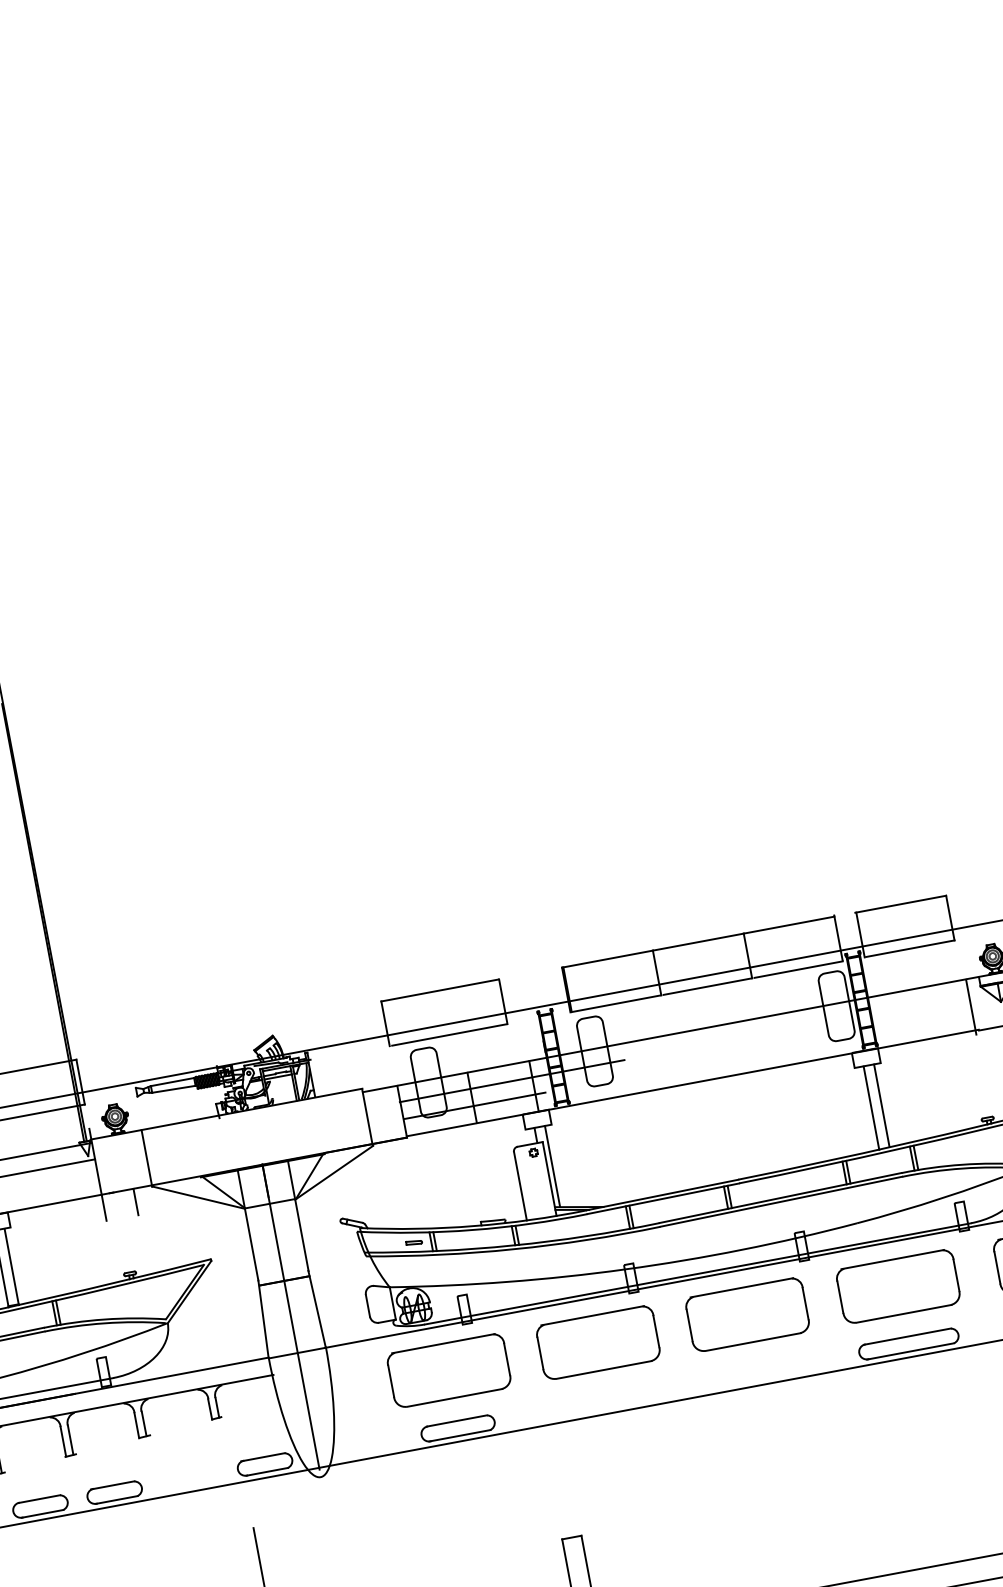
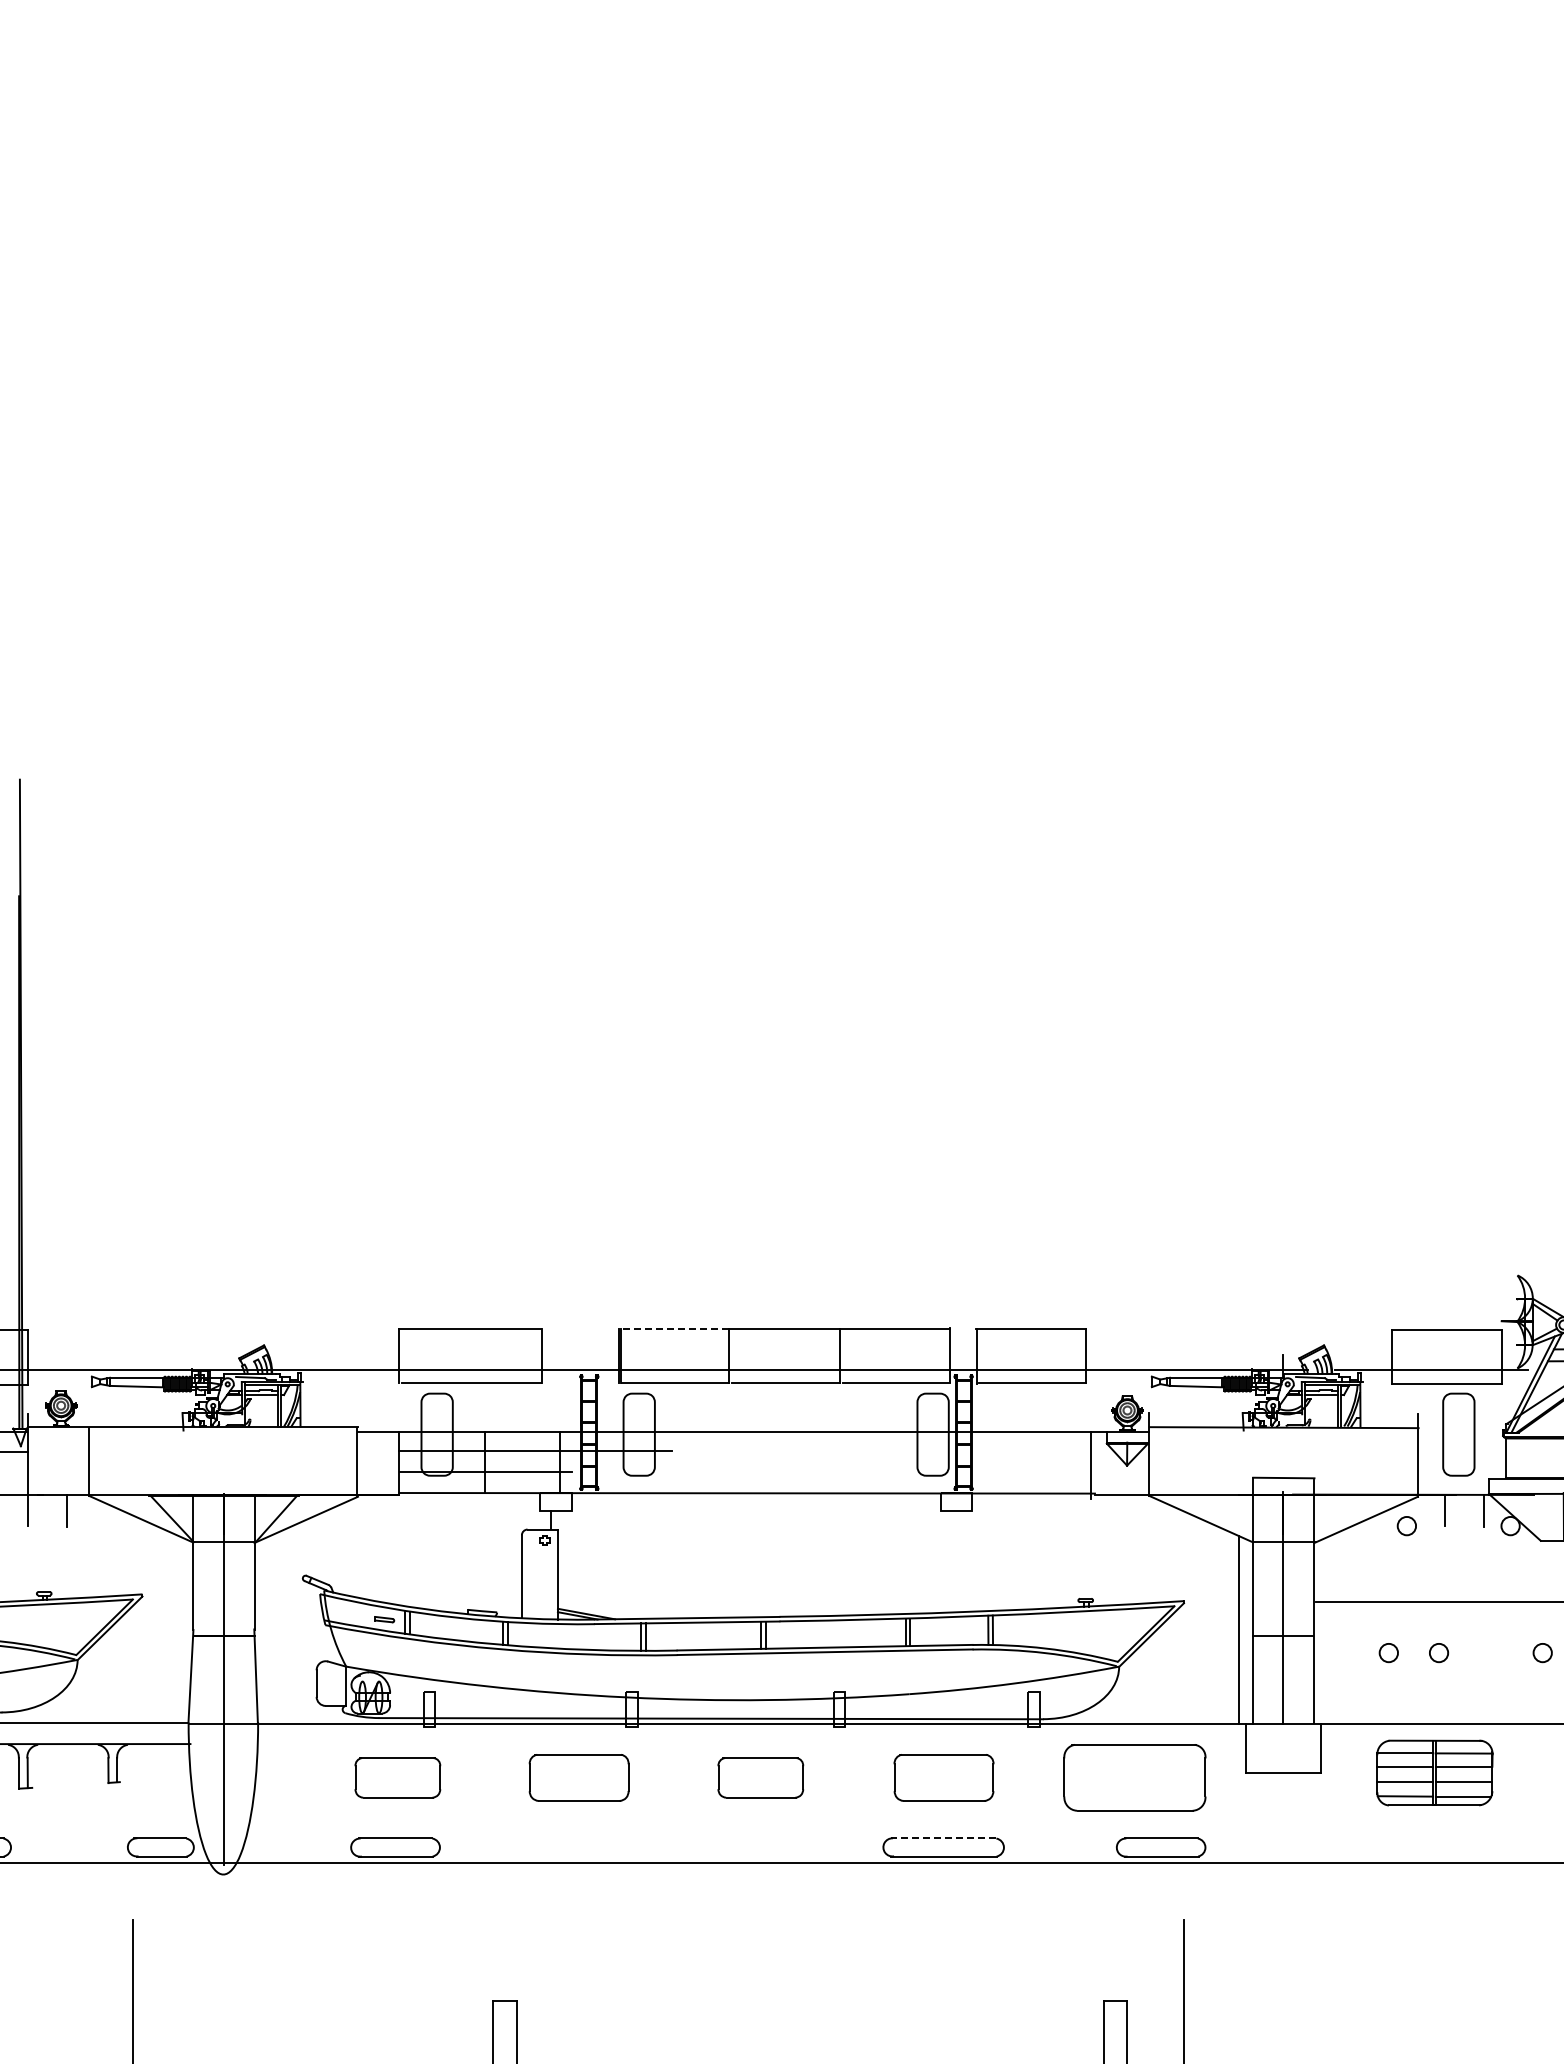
line: (606, 959) -> (673, 1329), solid -> dashed
line: (882, 1105) -> (964, 1561), removed
line: (871, 1107) -> (951, 1561), removed
line: (552, 1166) -> (564, 1560), removed
part: (897, 1286) -> (943, 1777), size x0.7
part: (747, 1314) -> (760, 1777), size x0.6
line: (907, 1336) -> (943, 1838), solid -> dashed
part: (597, 1342) -> (578, 1777), size x0.7
part: (448, 1370) -> (397, 1777), size x0.6

